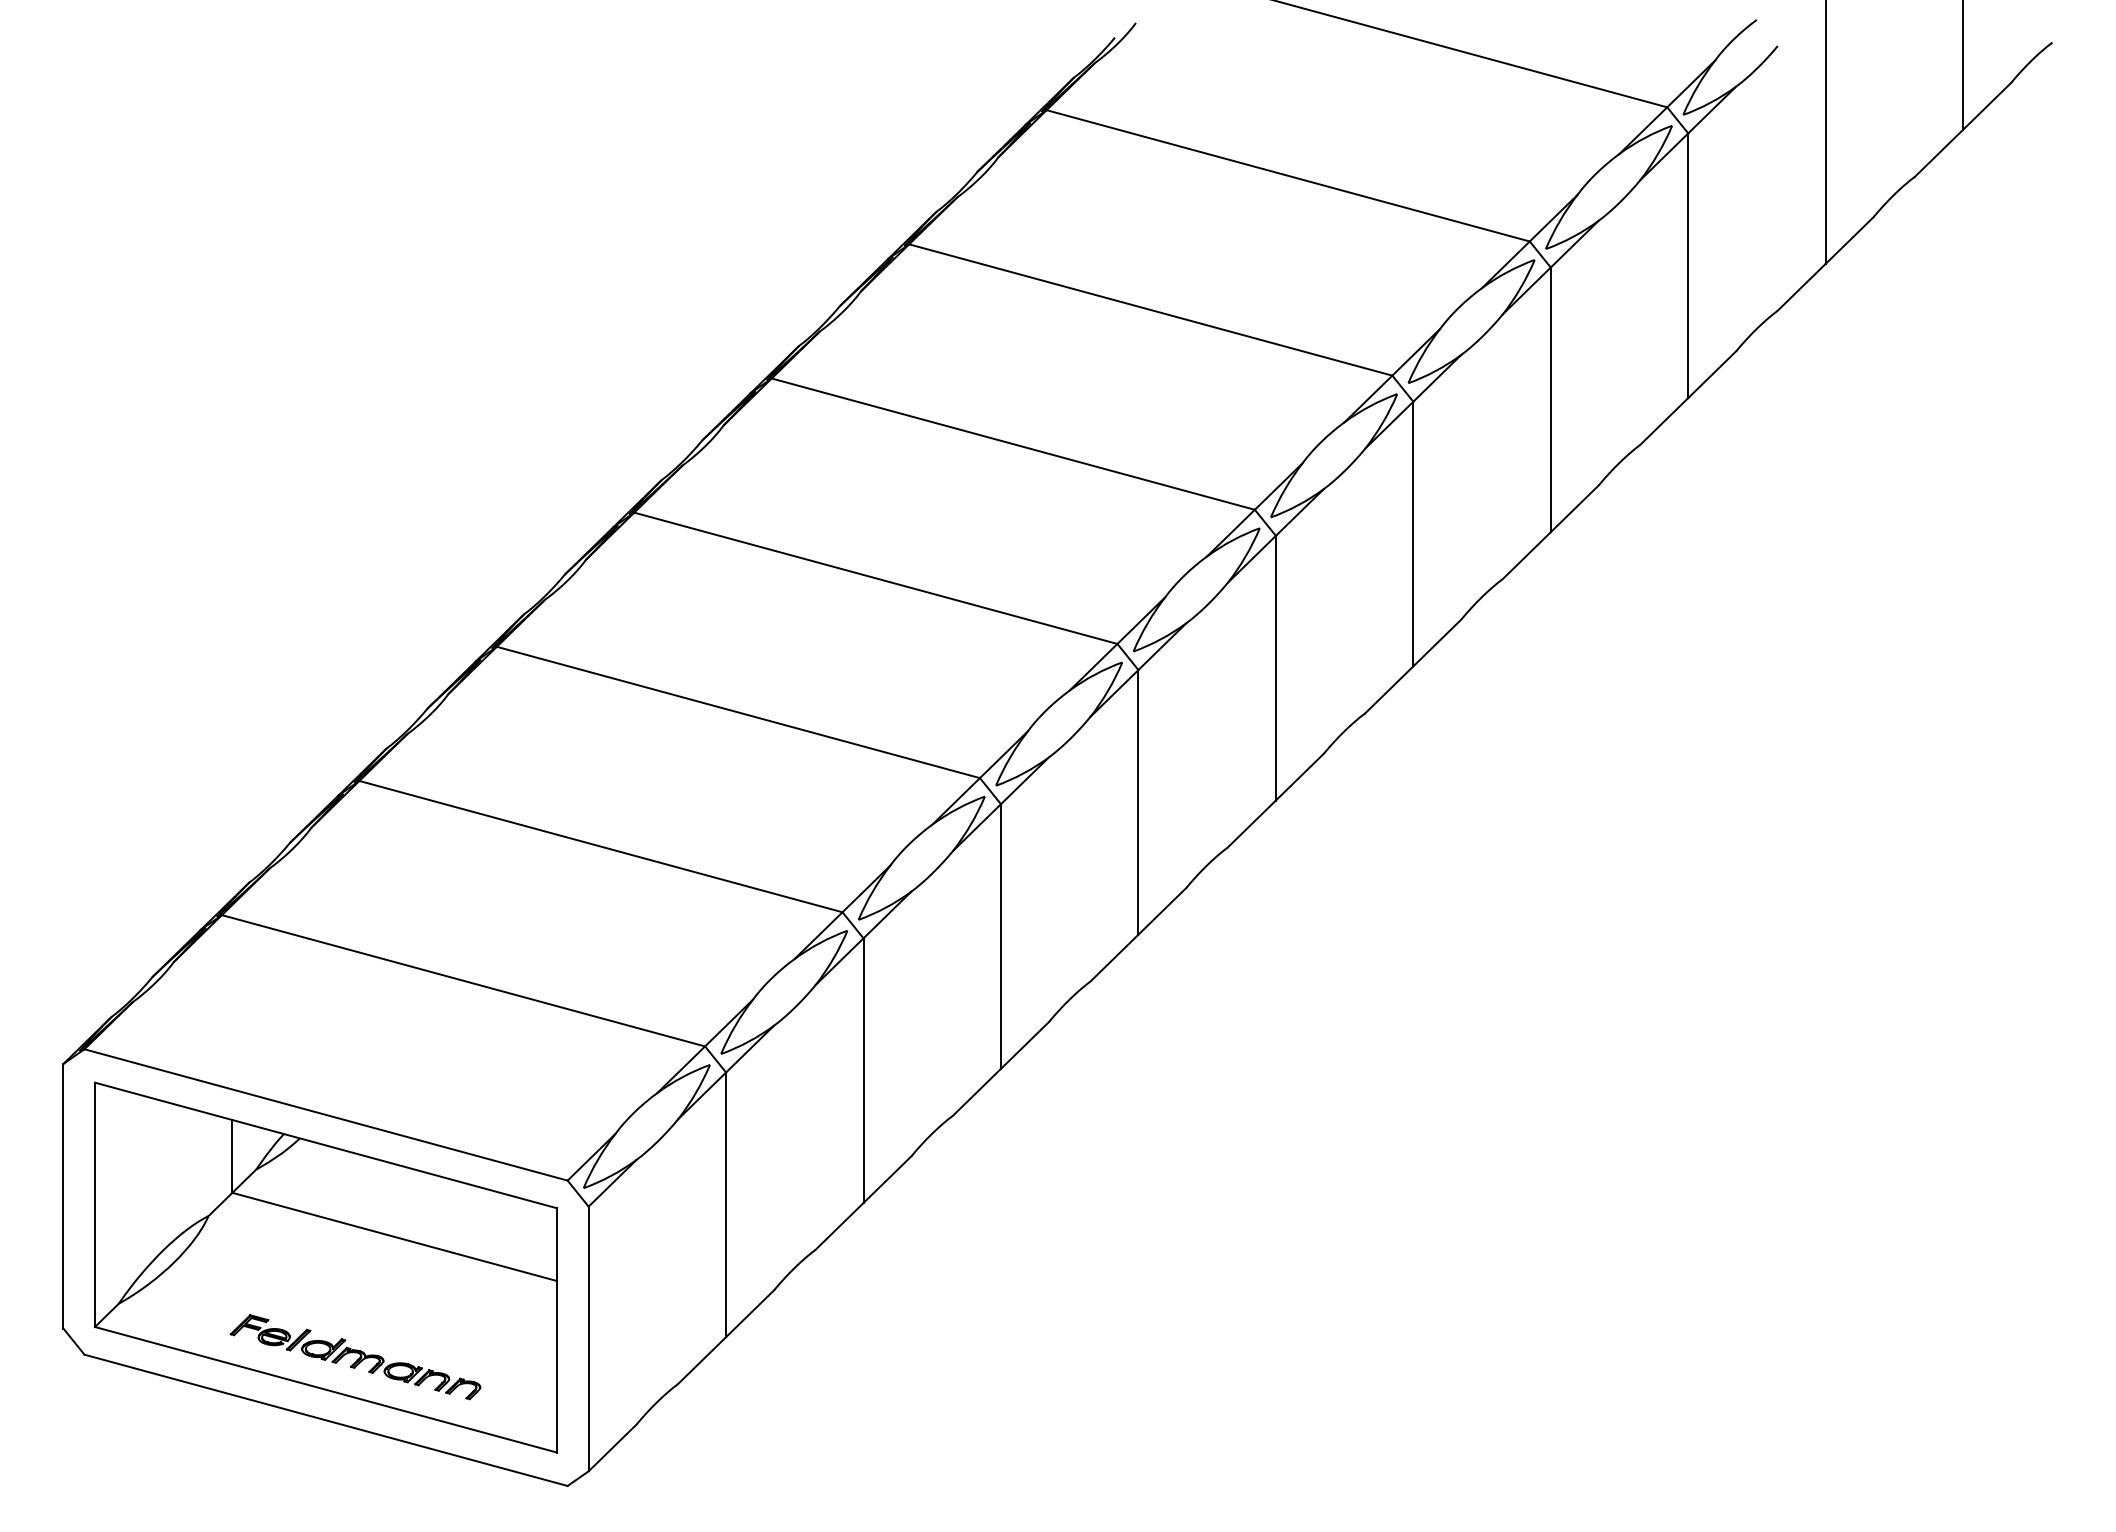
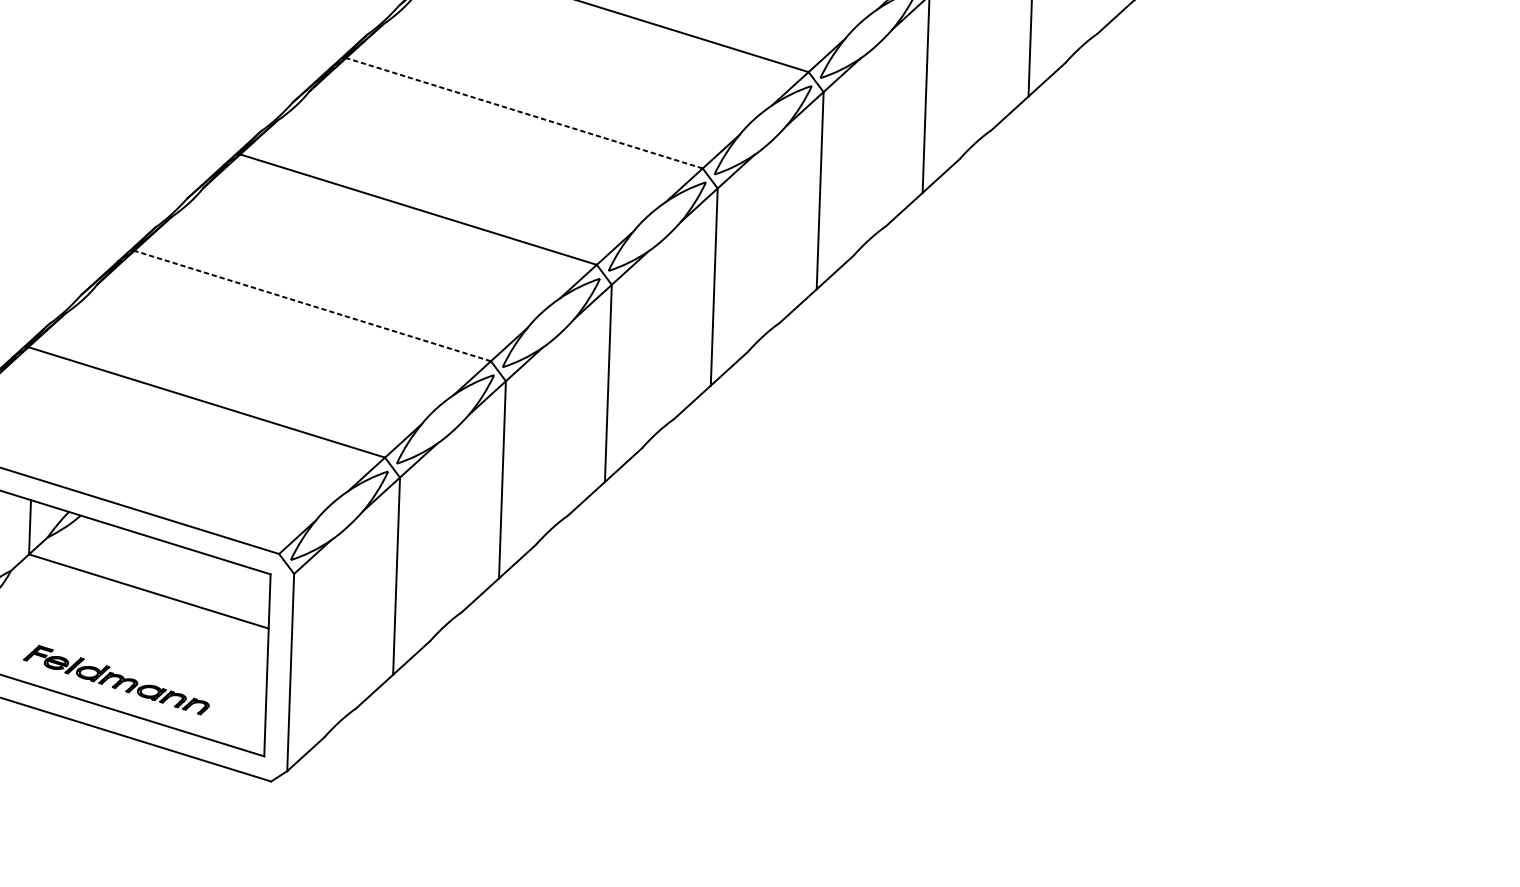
line: (875, 578) -> (524, 113), solid -> dashed
line: (600, 846) -> (312, 305), solid -> dashed

